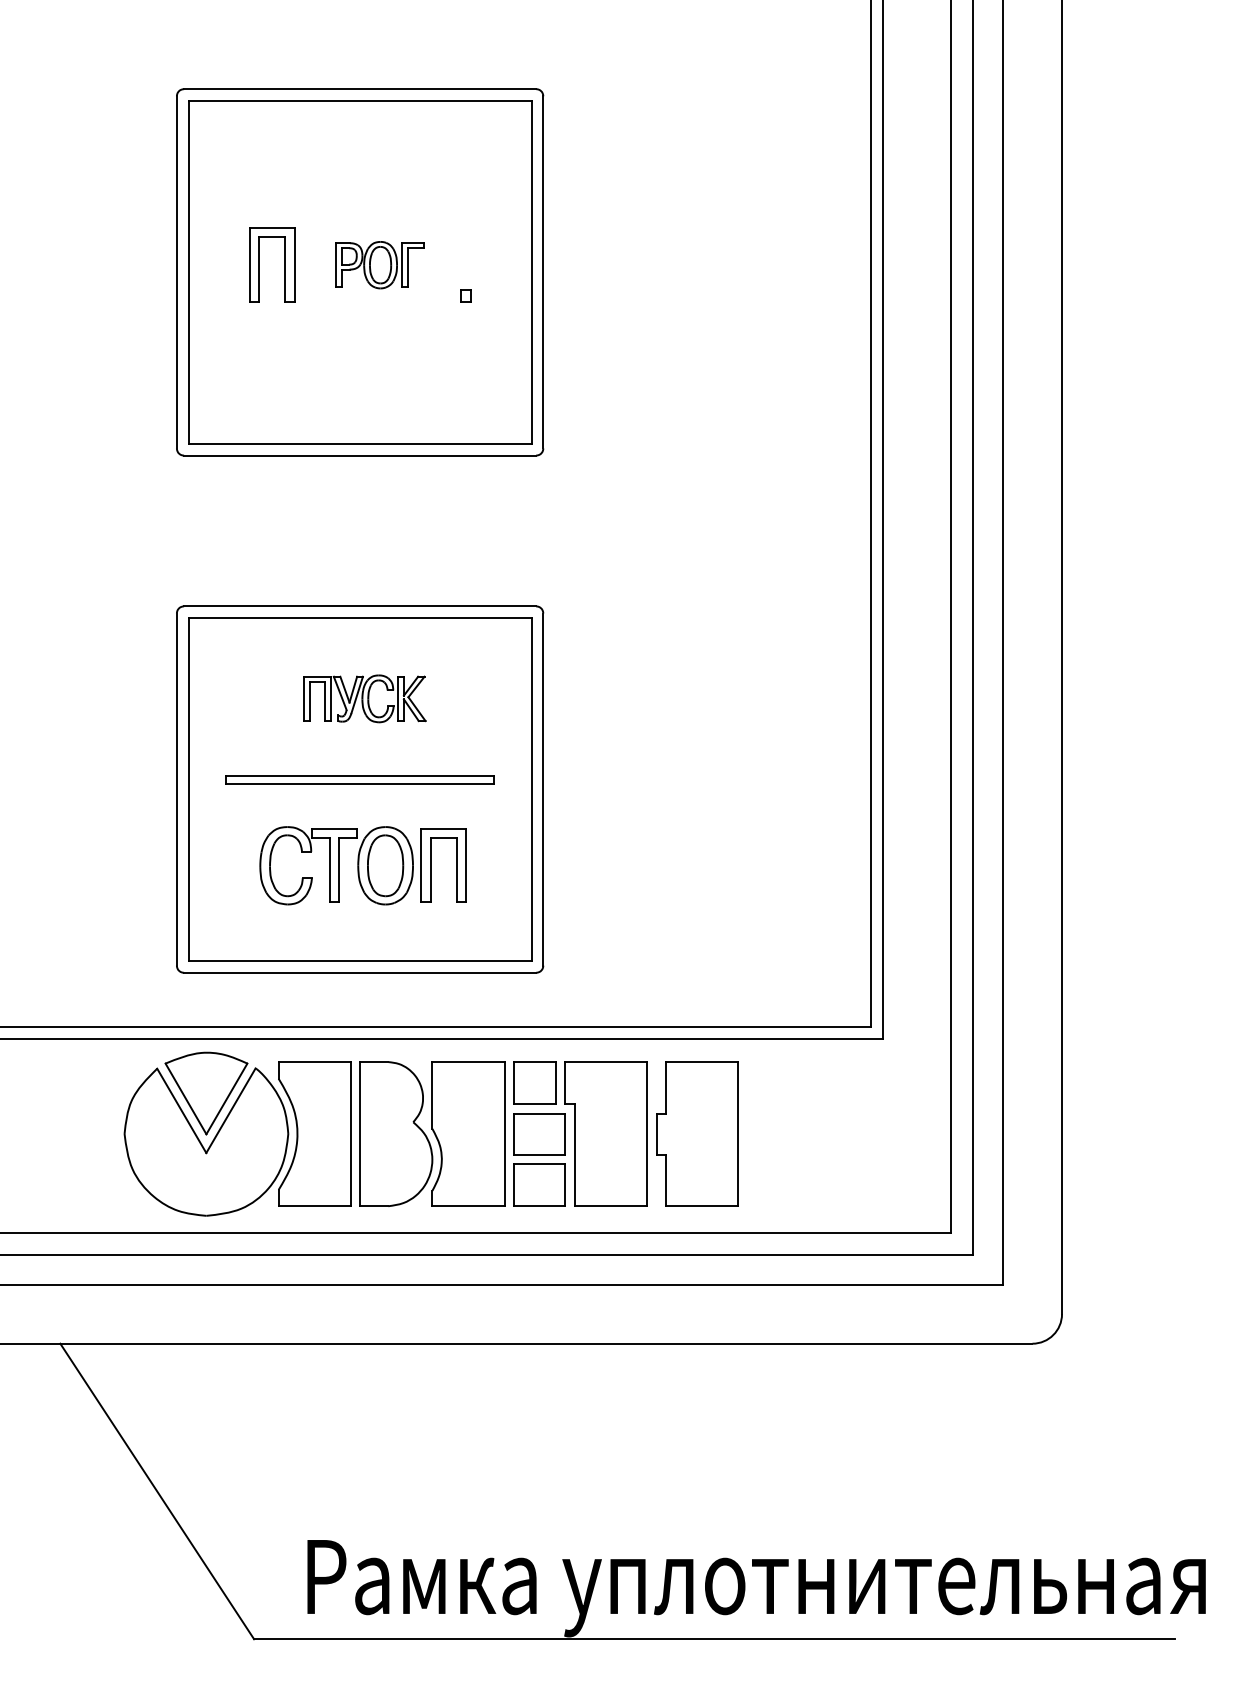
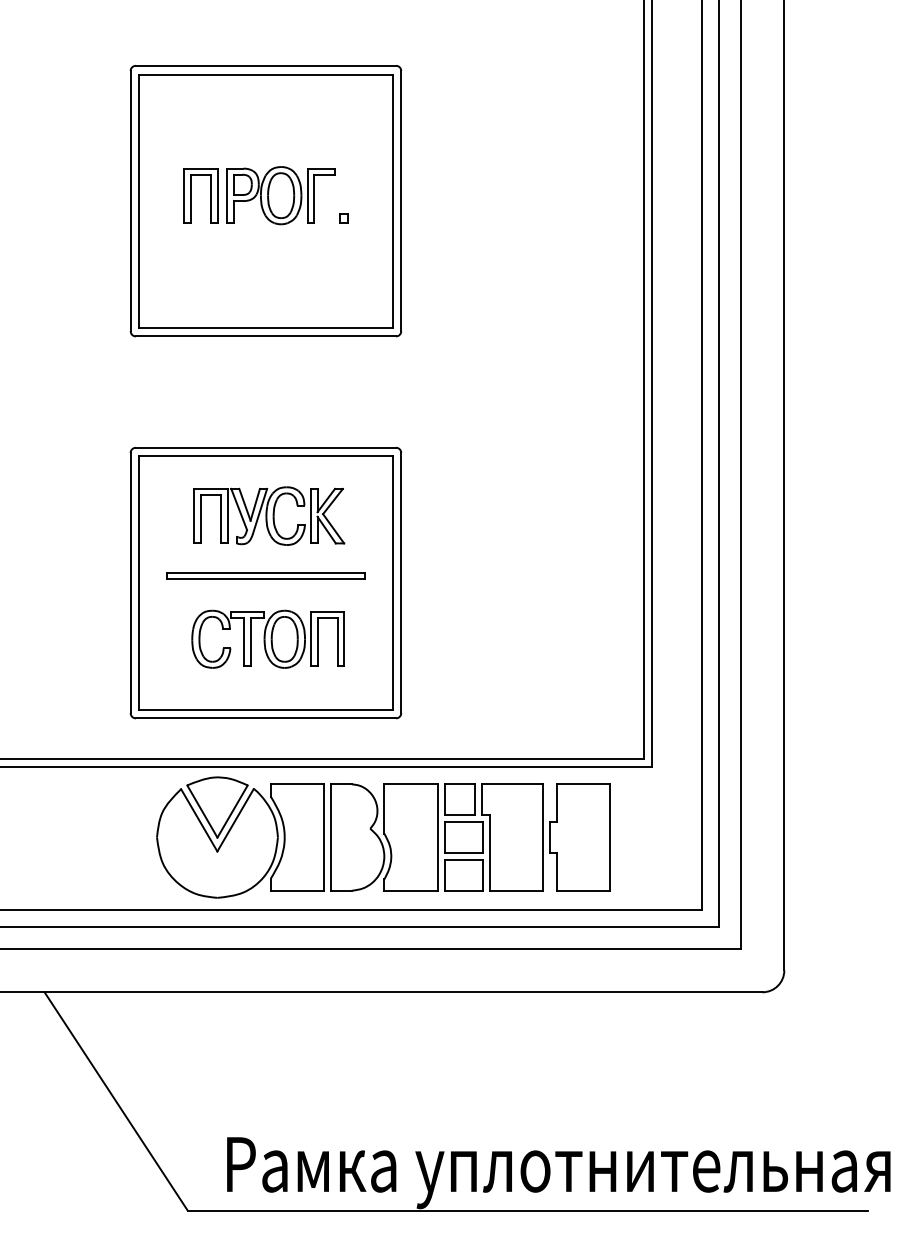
part: (379, 264) -> (280, 195), size x1.67
part: (364, 698) -> (269, 515), size x1.67
part: (431, 1134) -> (383, 837), moved

